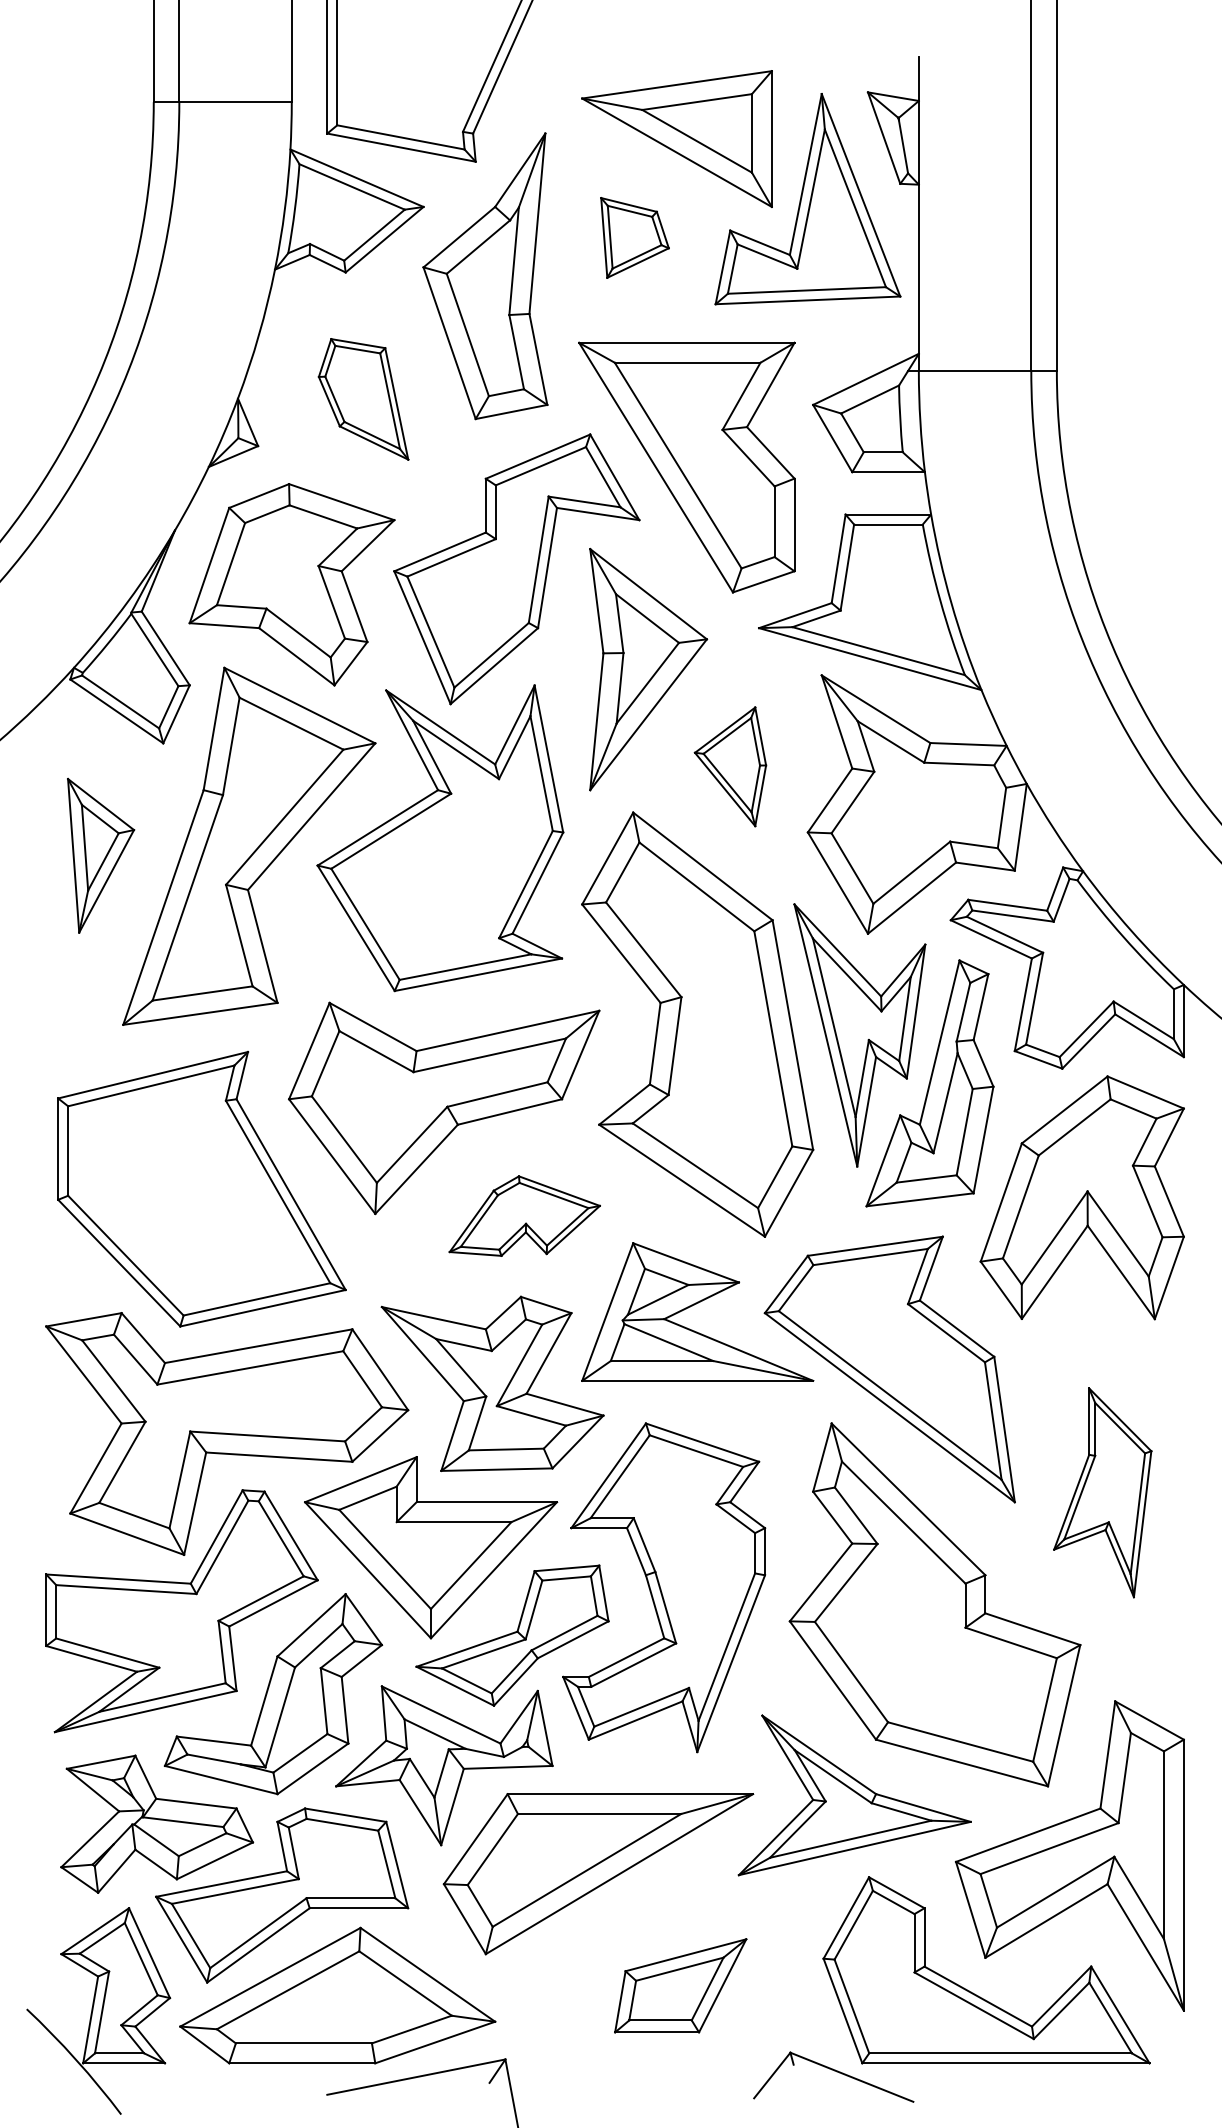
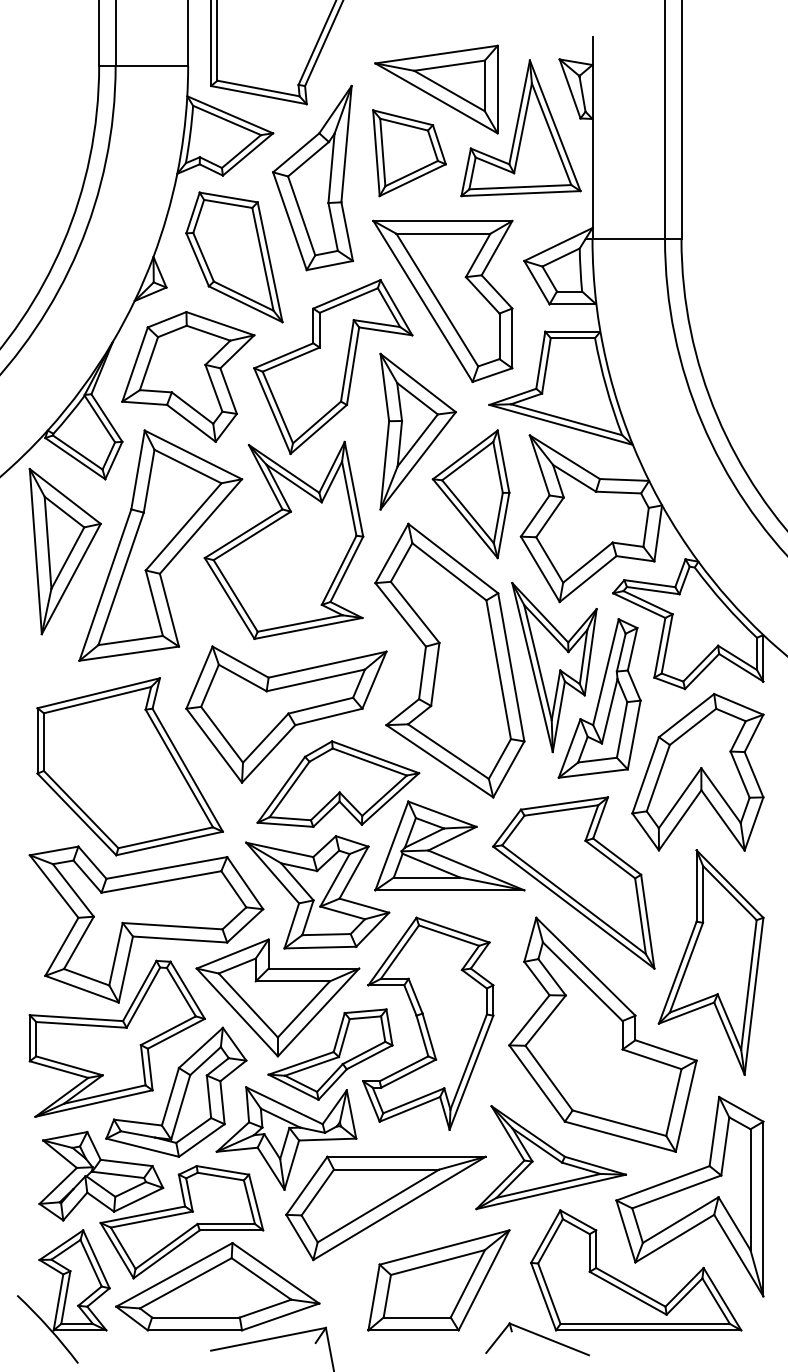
part: (635, 238) -> (409, 153), size x1.67
part: (363, 399) -> (234, 257), size x1.67
part: (729, 767) -> (470, 494), size x1.67
part: (100, 855) -> (64, 551), size x1.67
part: (524, 1215) -> (338, 783), size x1.67
part: (1101, 1492) -> (710, 962), size x1.67
part: (680, 1985) -> (438, 1280), size x1.67

